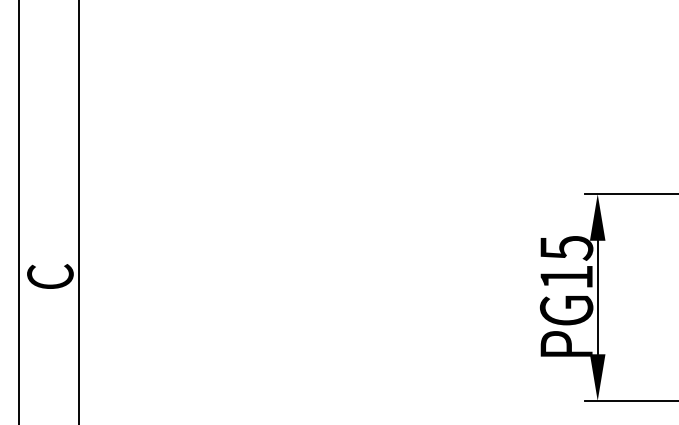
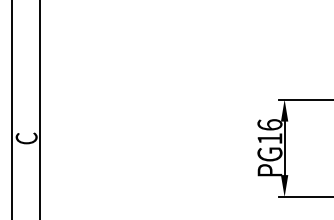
text: (565, 246) -> (269, 124), PG15 -> PG16

